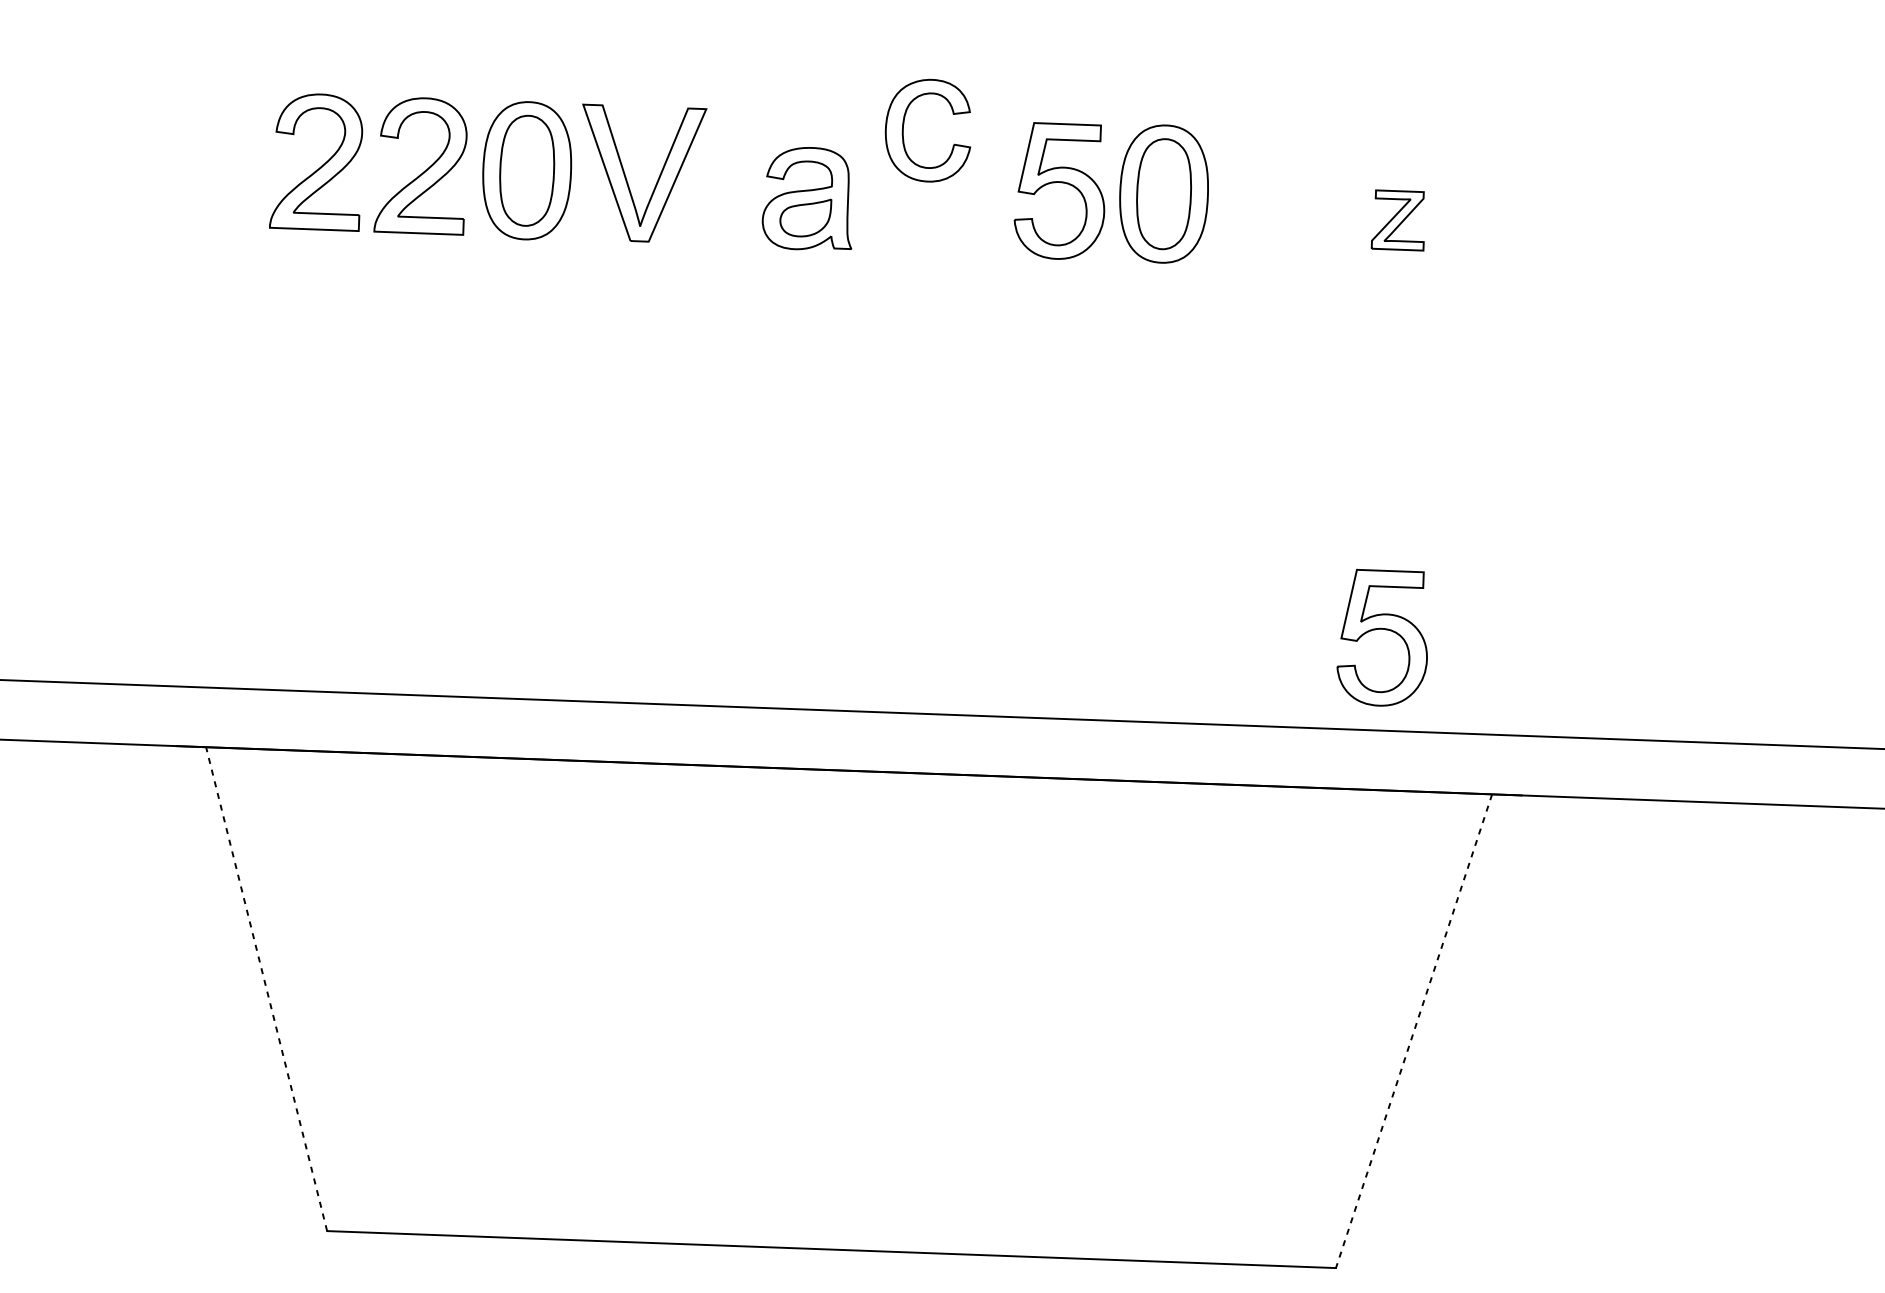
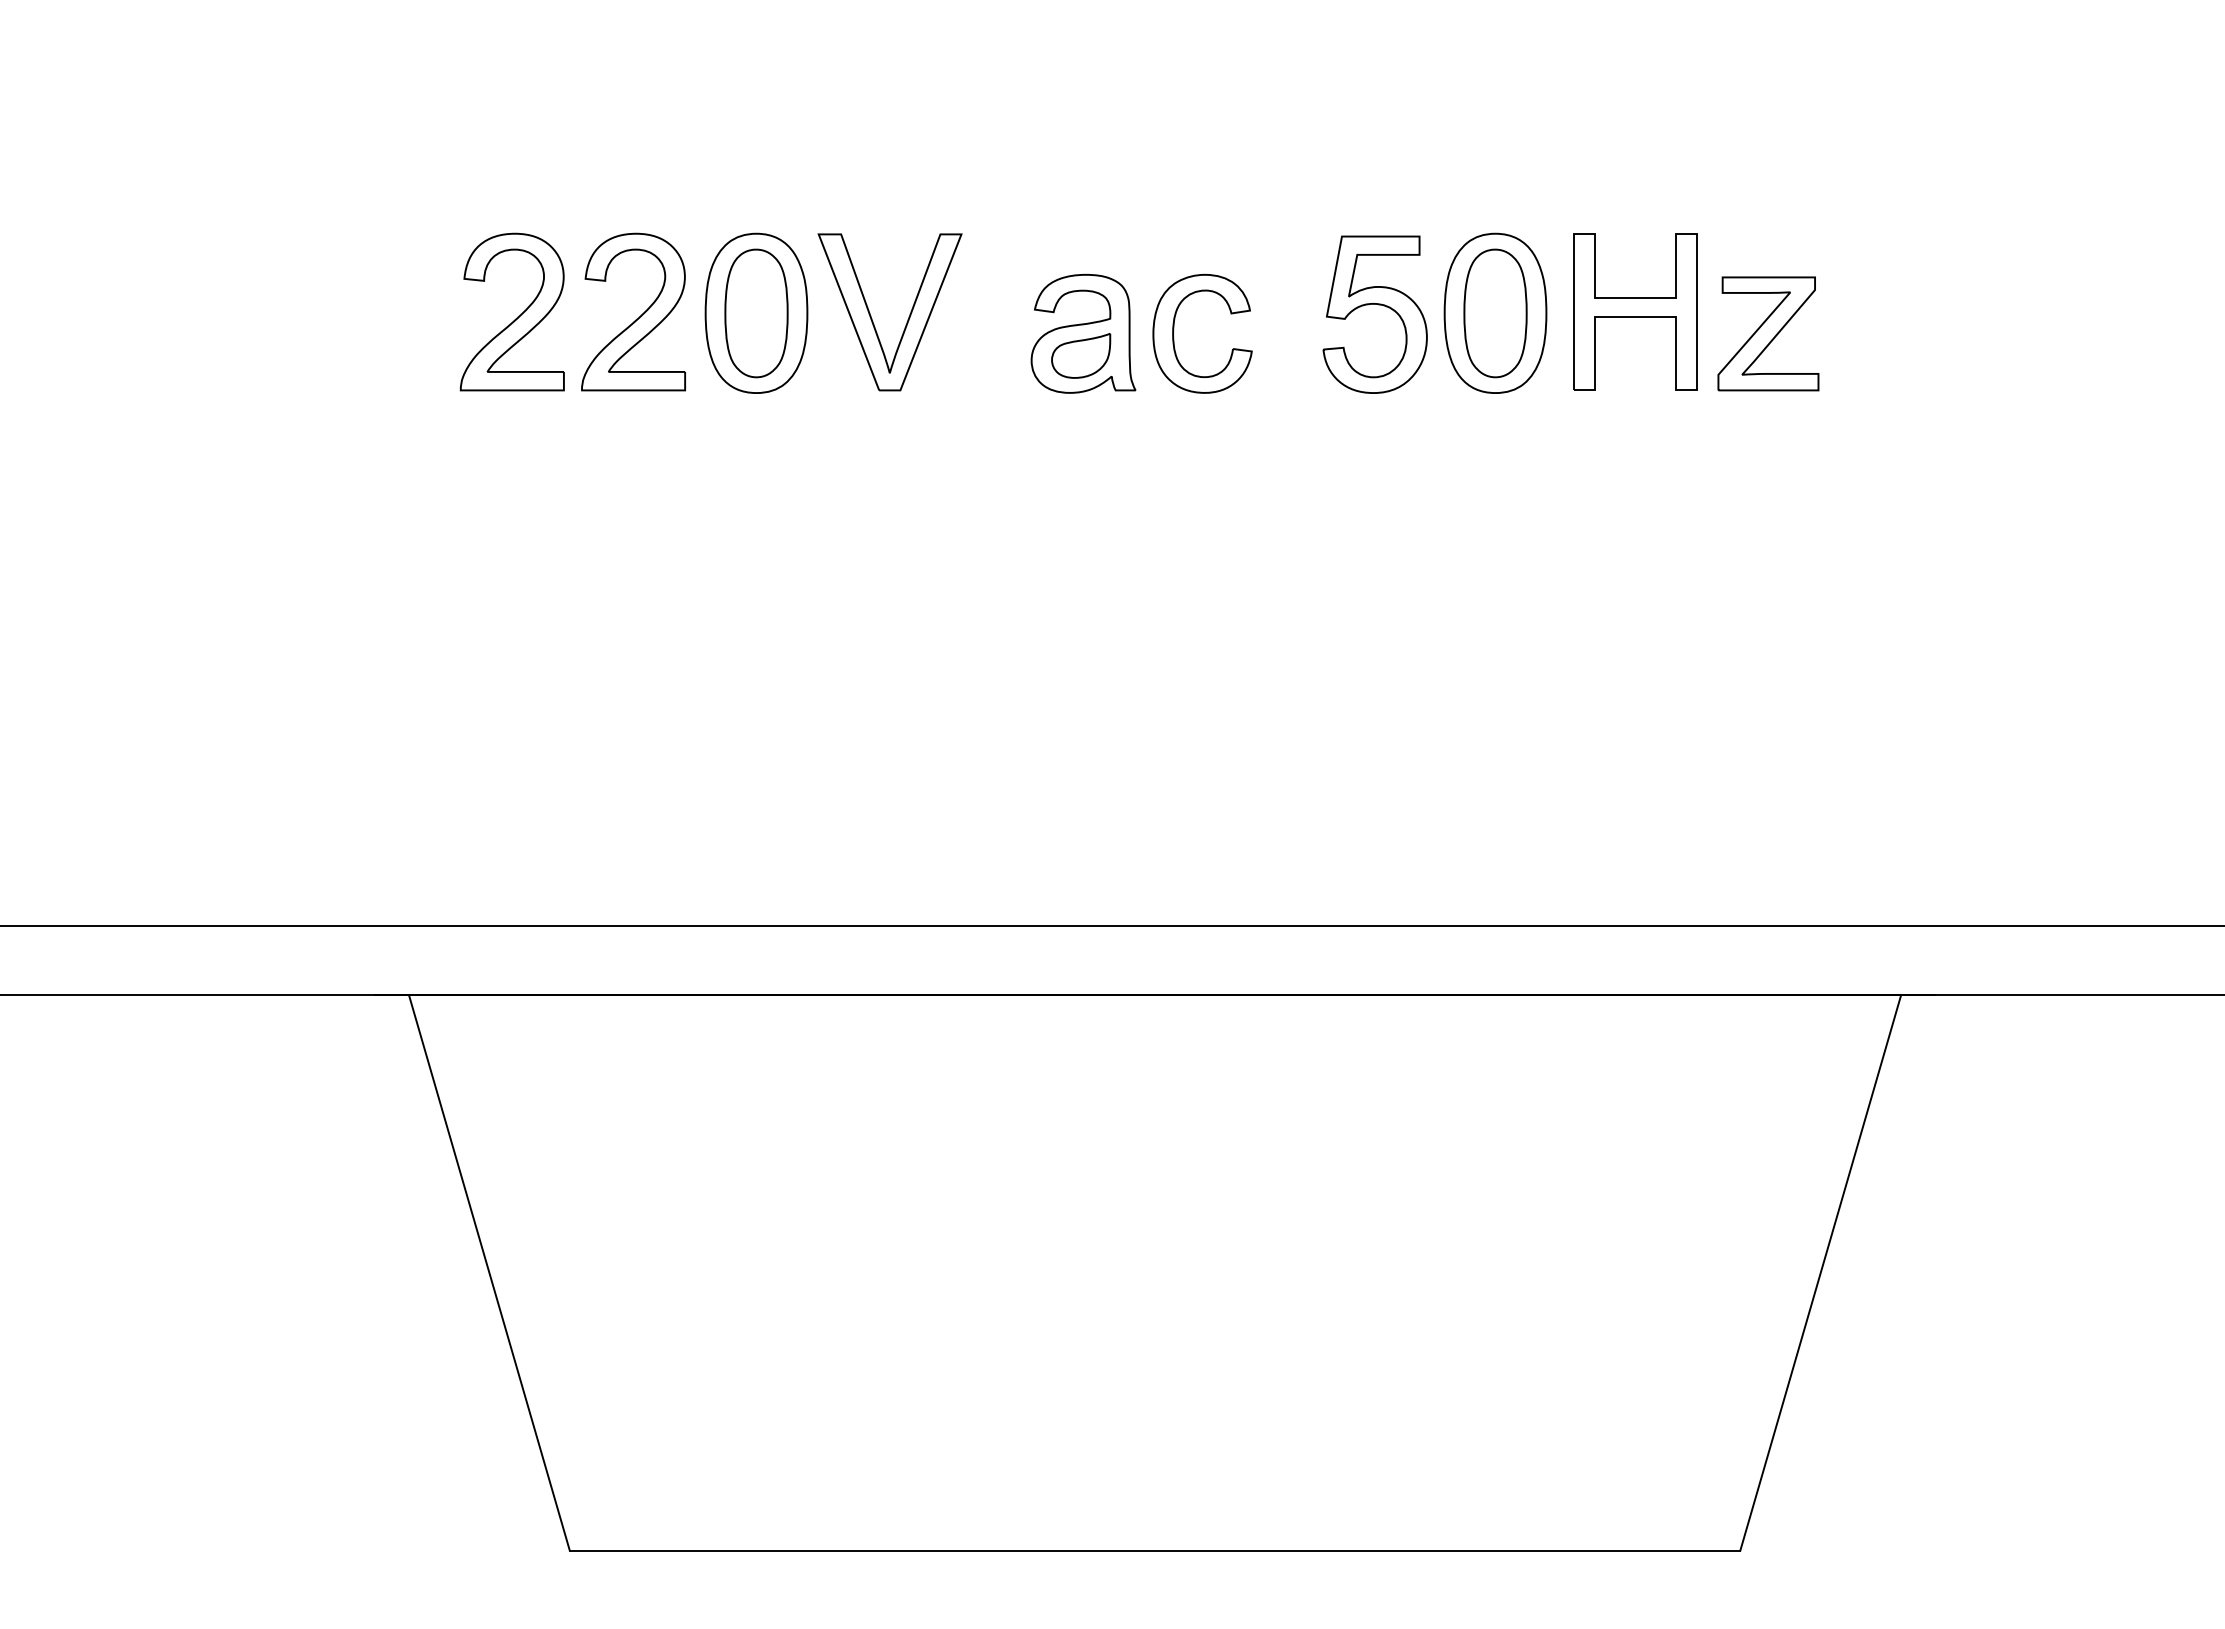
part: (904, 126) -> (1174, 330), moved
part: (1284, 196) -> (1635, 311), added
part: (1398, 220) -> (1768, 333), size x1.67
part: (1386, 630) -> (1771, 809), removed
line: (266, 988) -> (489, 1272), dashed -> solid
line: (1413, 1031) -> (1820, 1273), dashed -> solid

